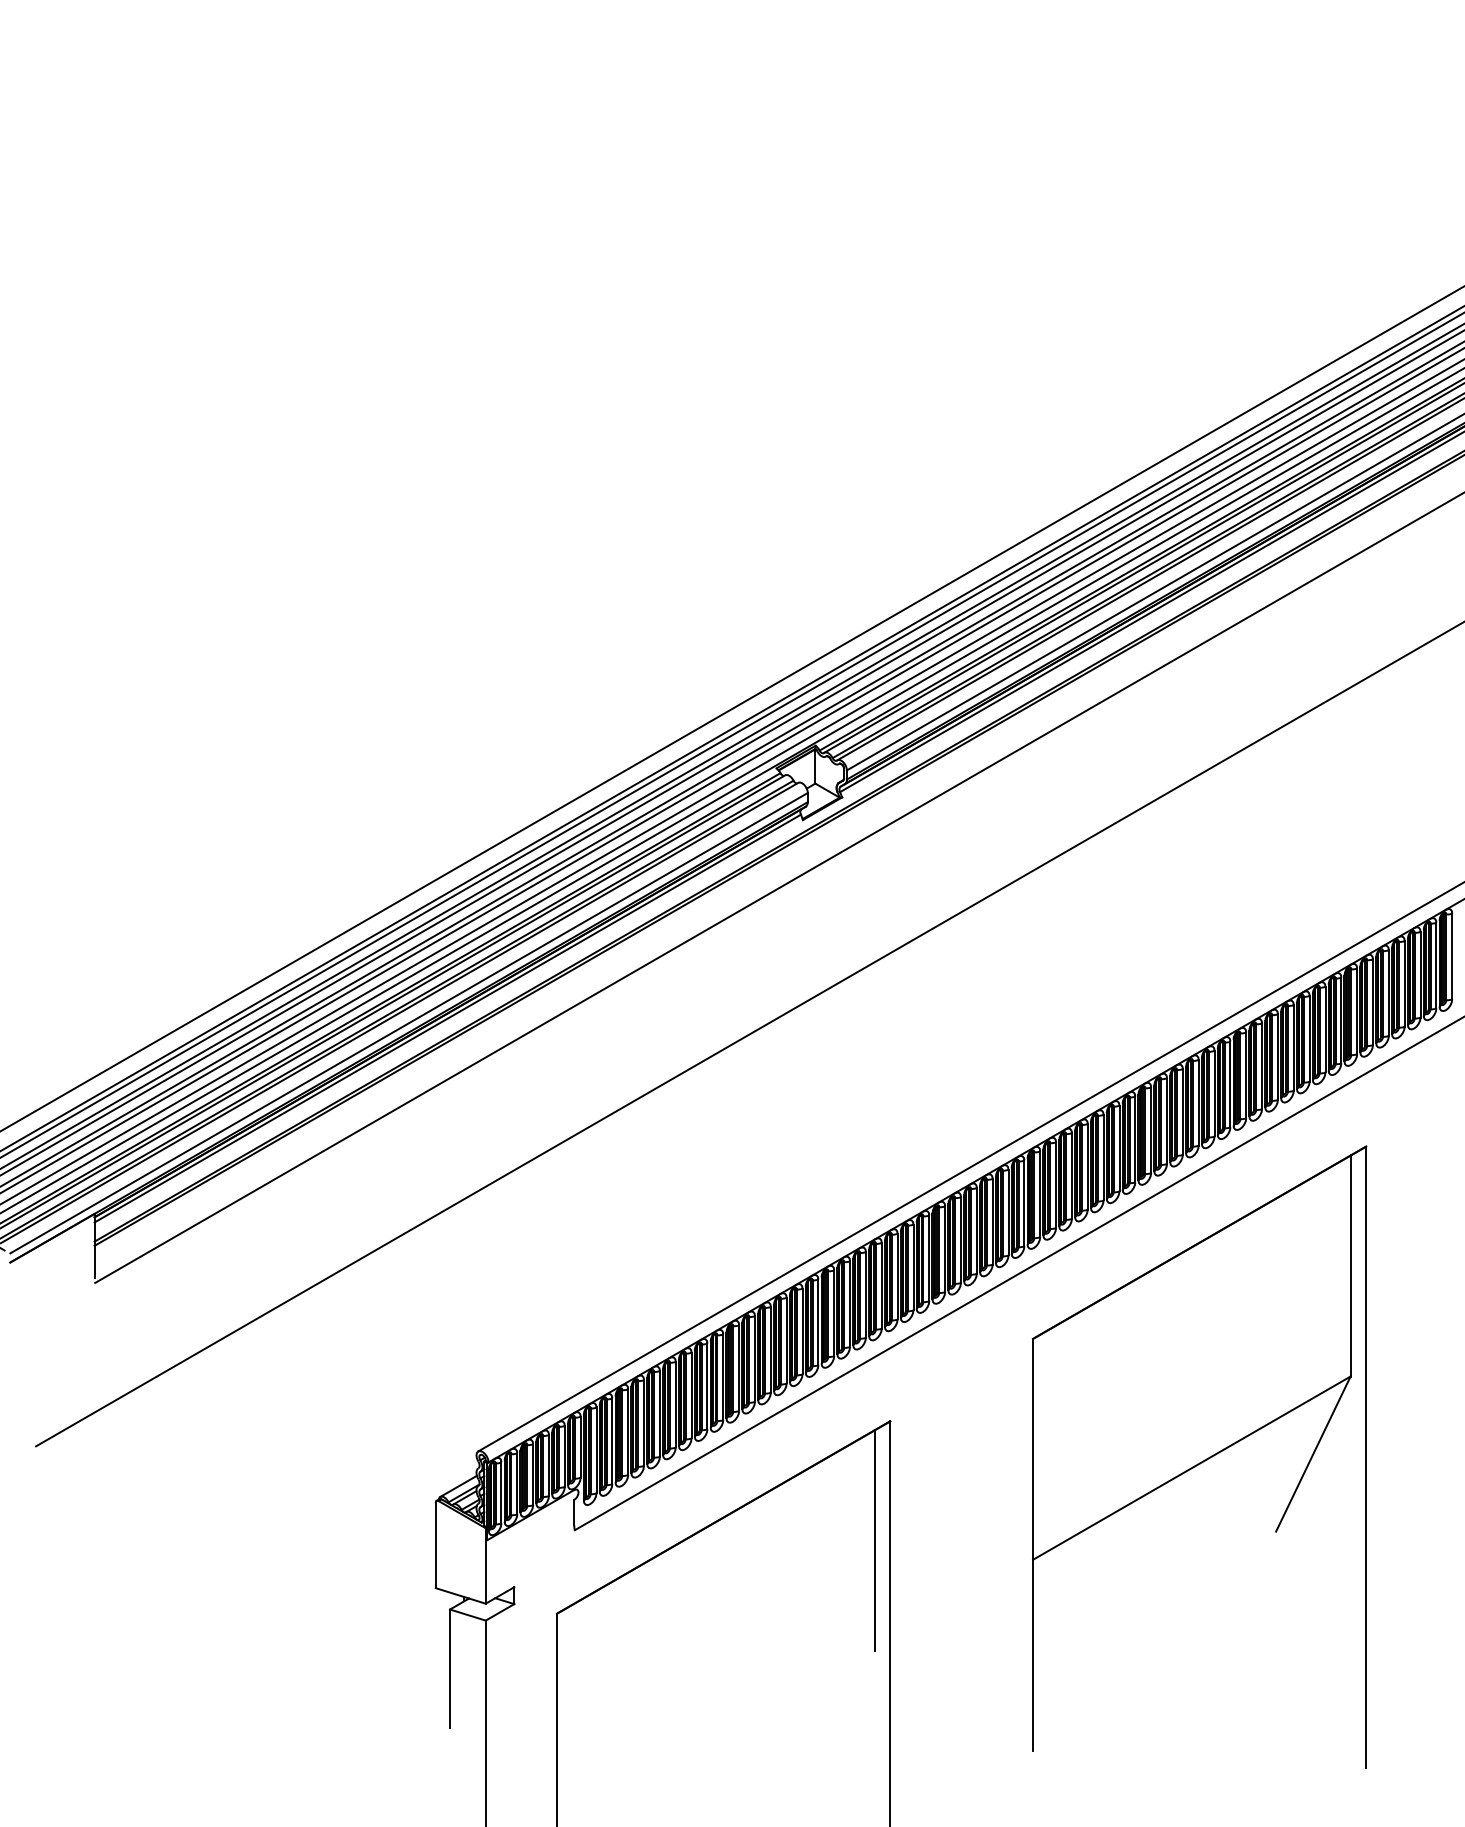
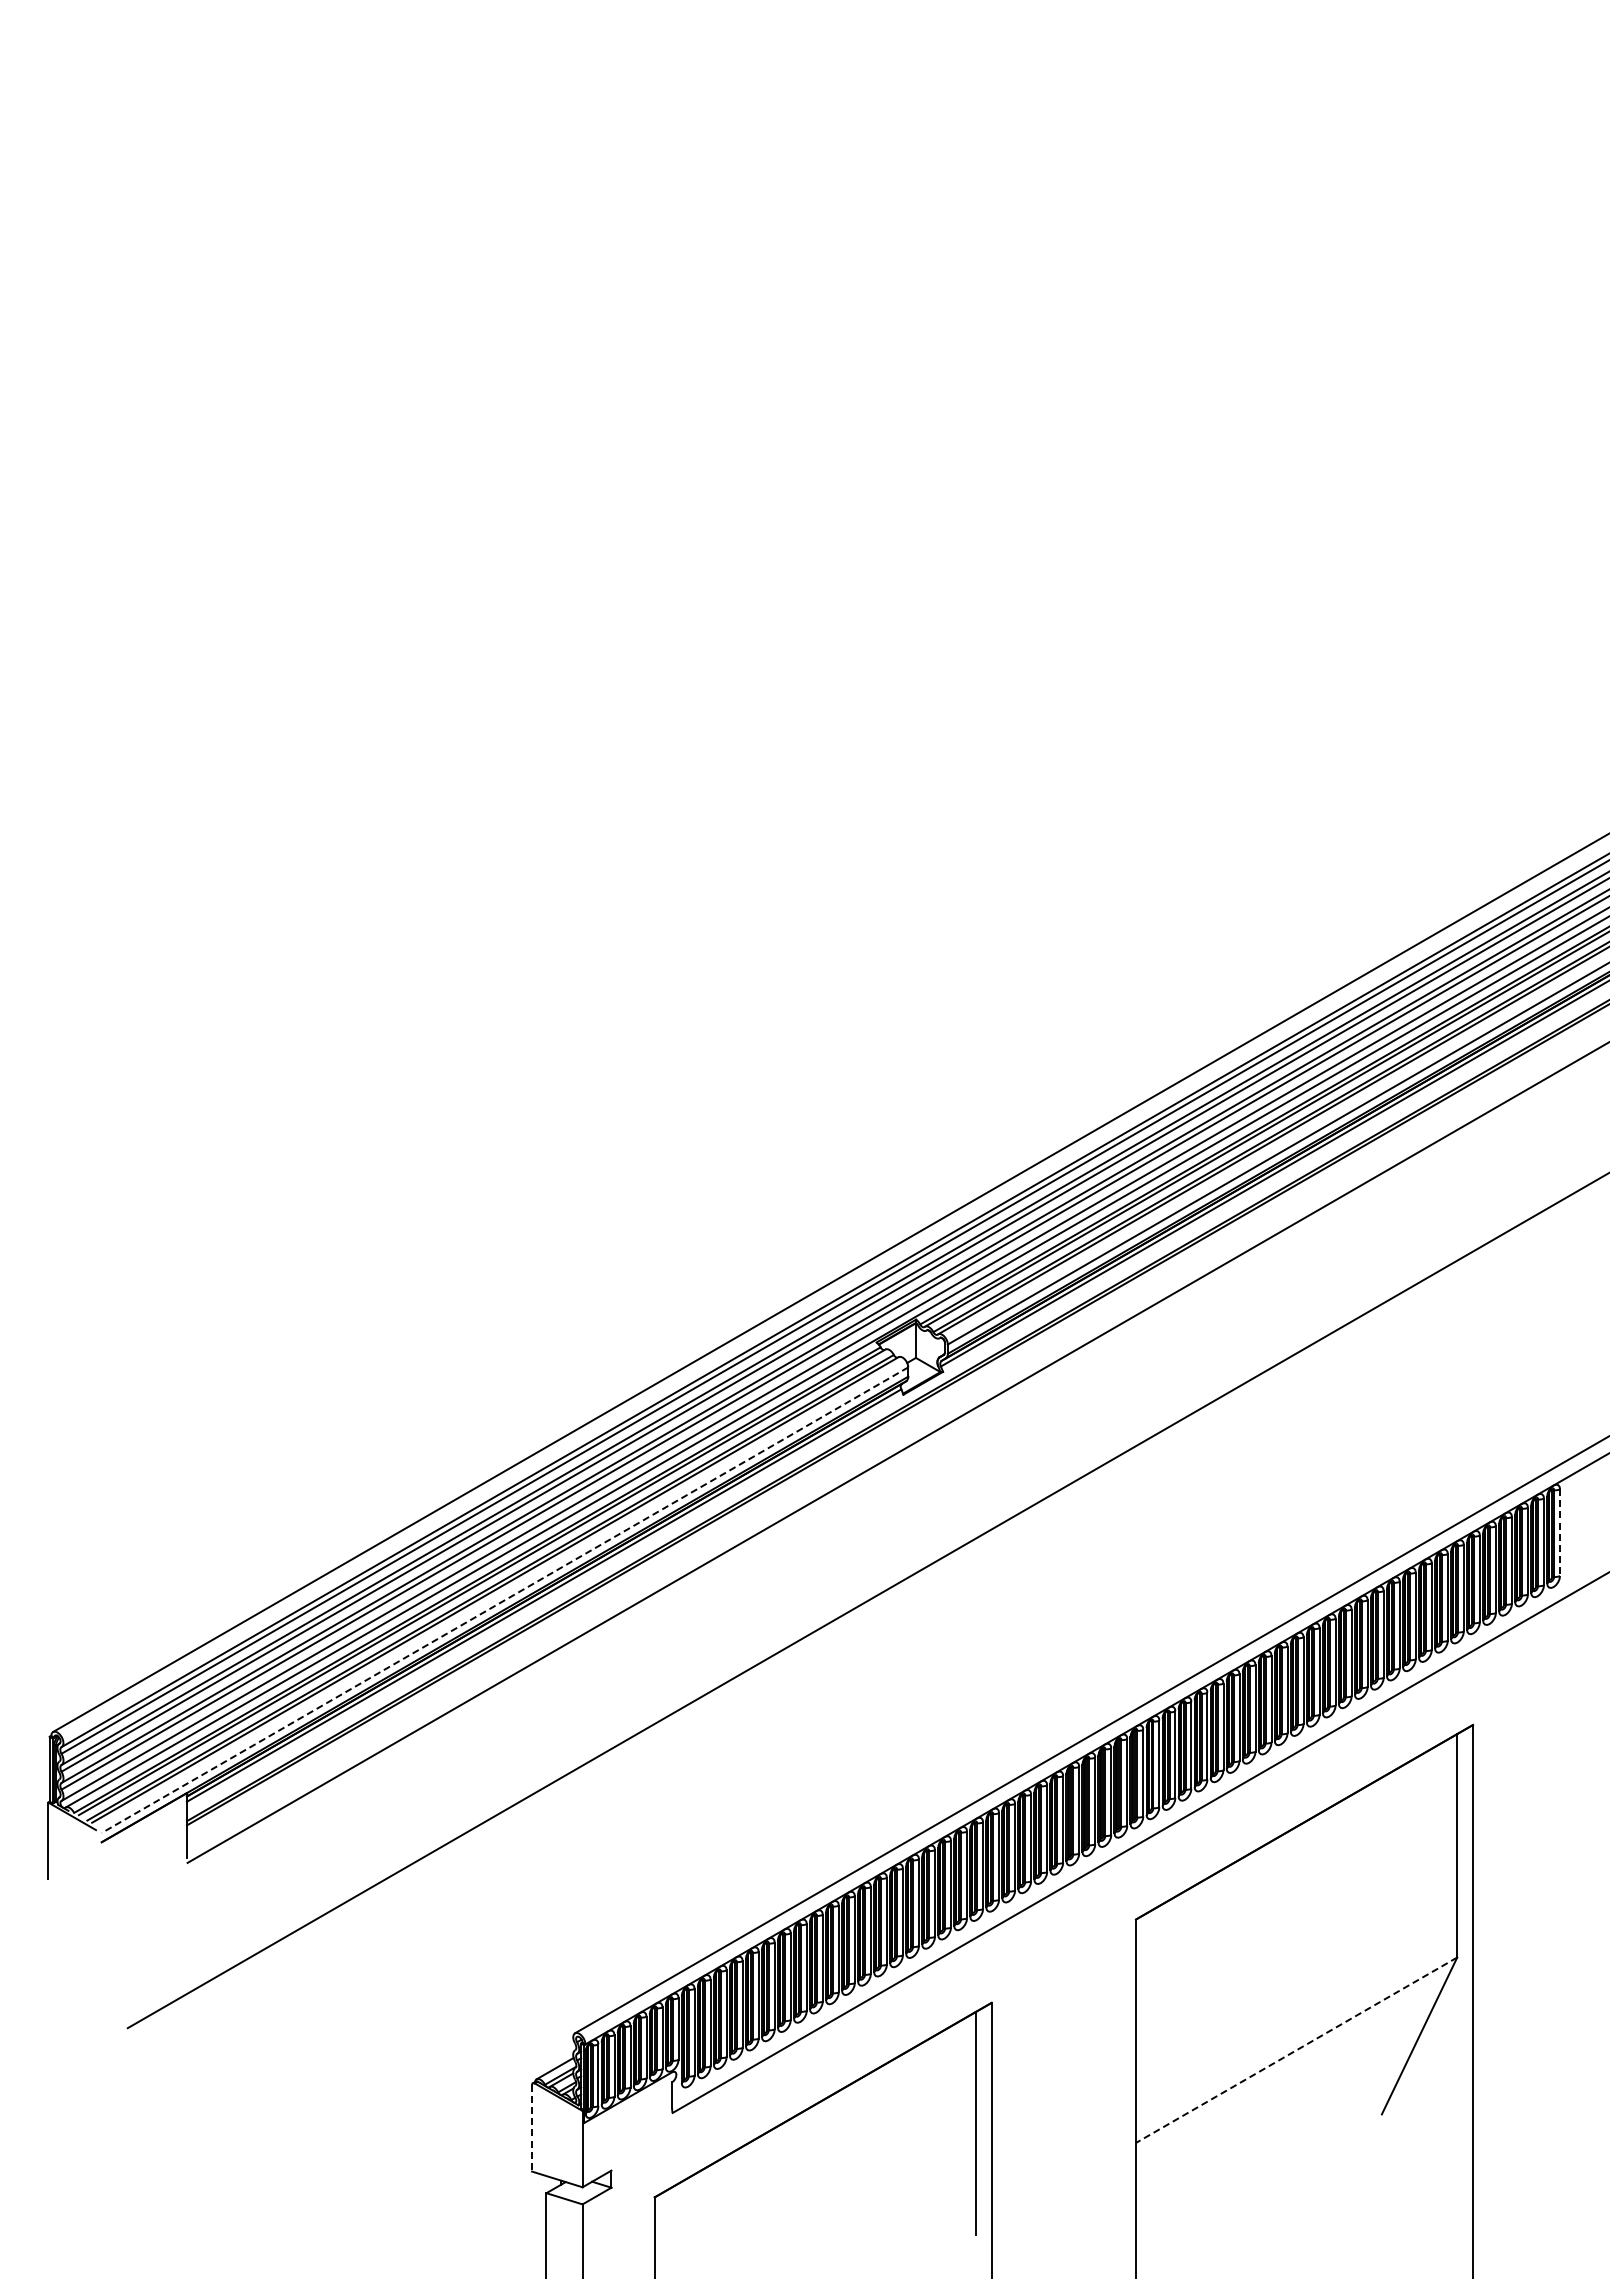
line: (1452, 957) -> (1560, 1533), solid -> dashed
line: (409, 1023) -> (505, 1600), solid -> dashed
line: (1191, 1468) -> (1296, 2050), solid -> dashed
line: (436, 1545) -> (532, 2128), solid -> dashed

